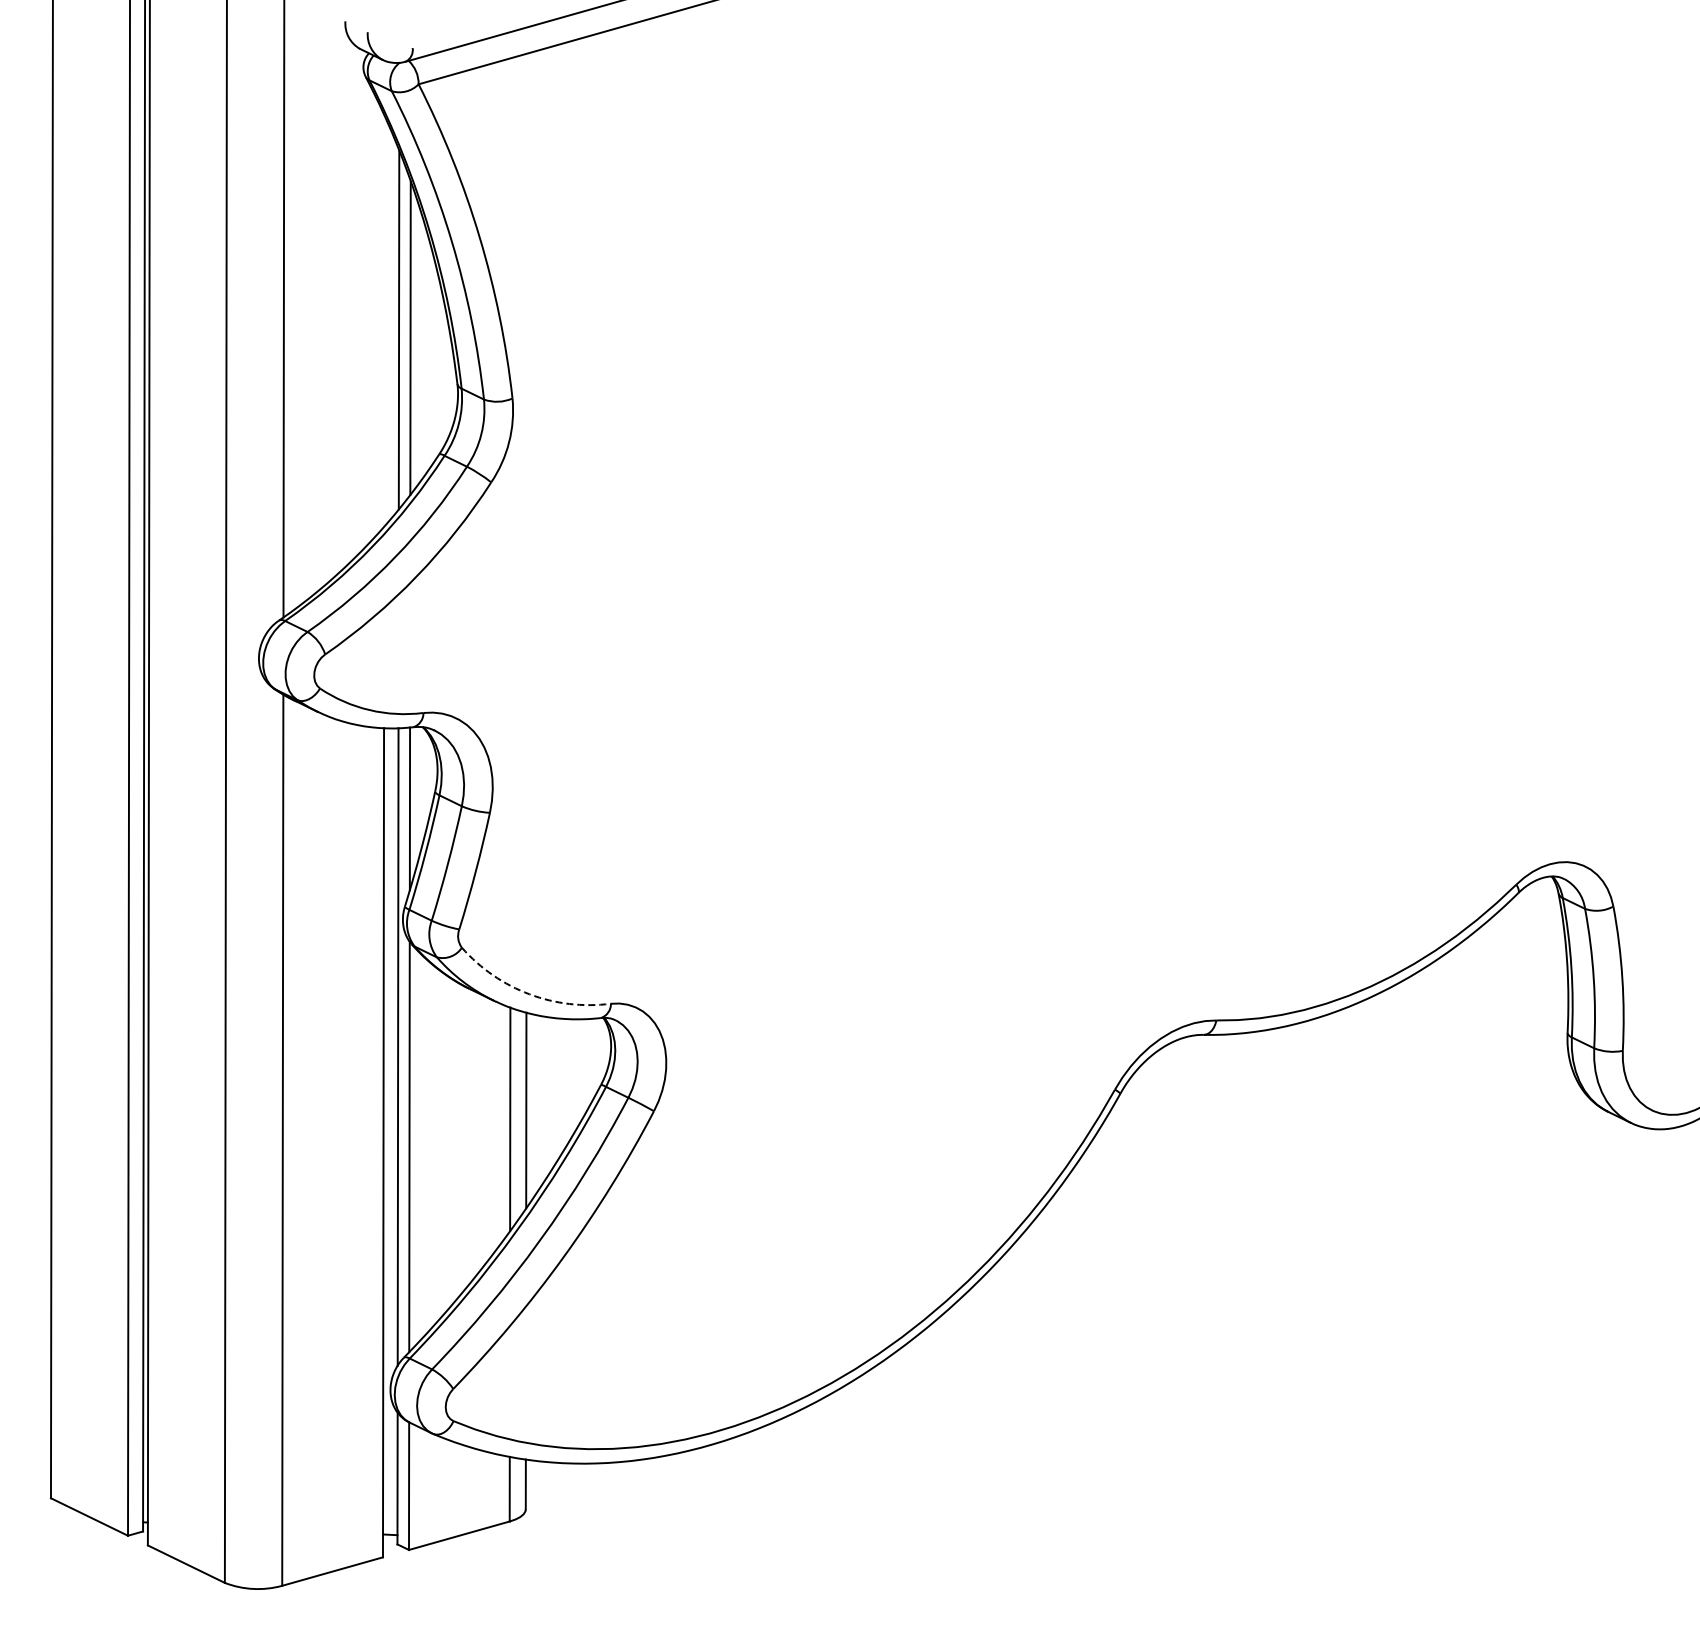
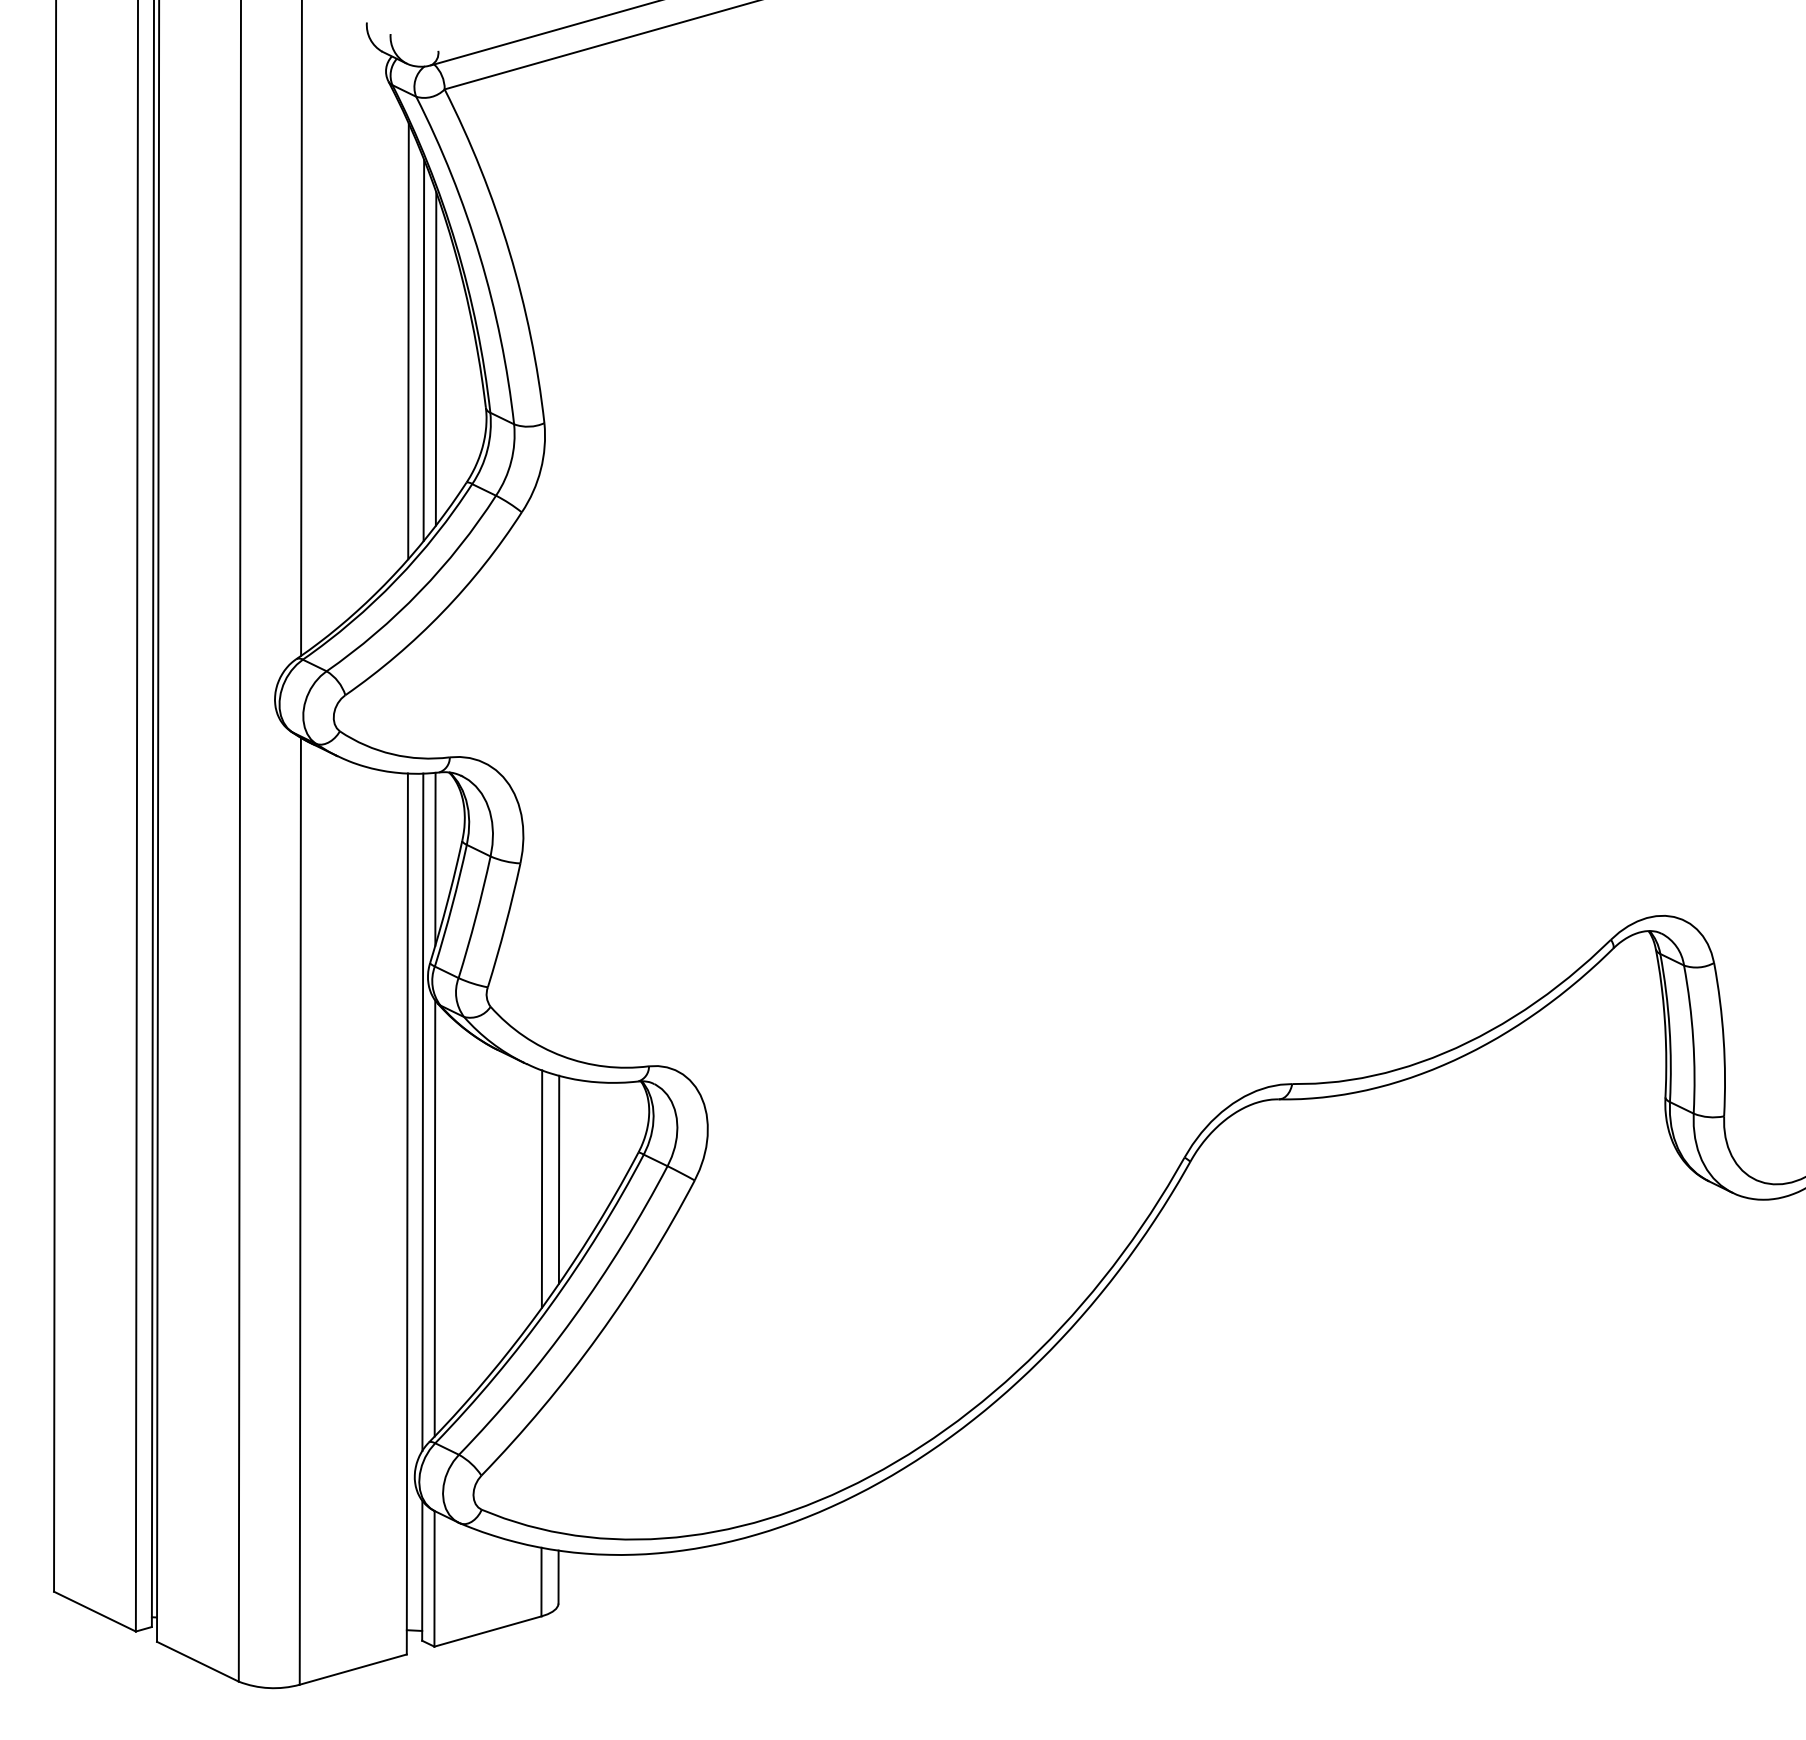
line: (384, 321) -> (408, 341), added
arc: (529, 994) -> (562, 1056), dashed -> solid

